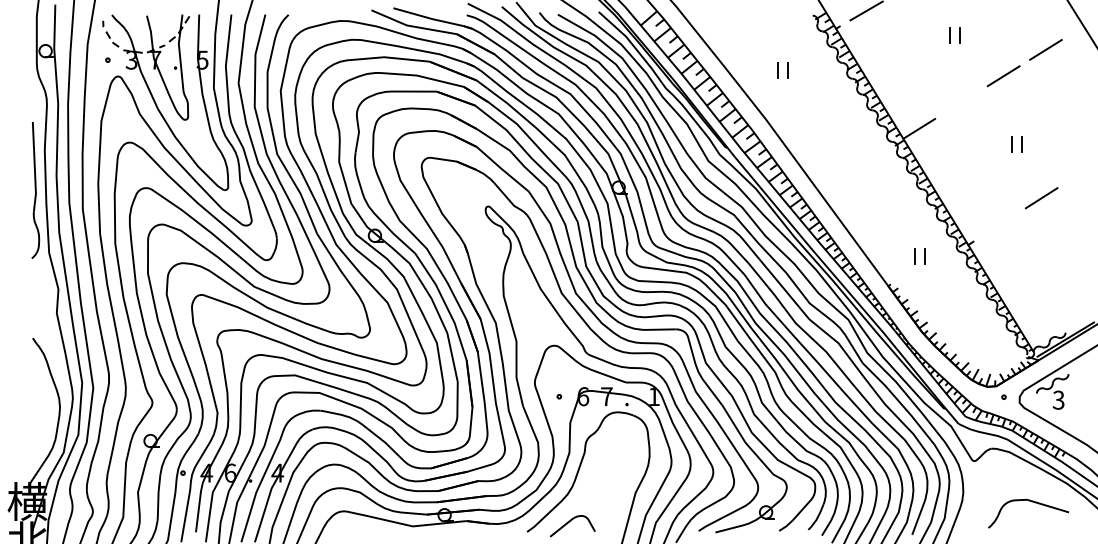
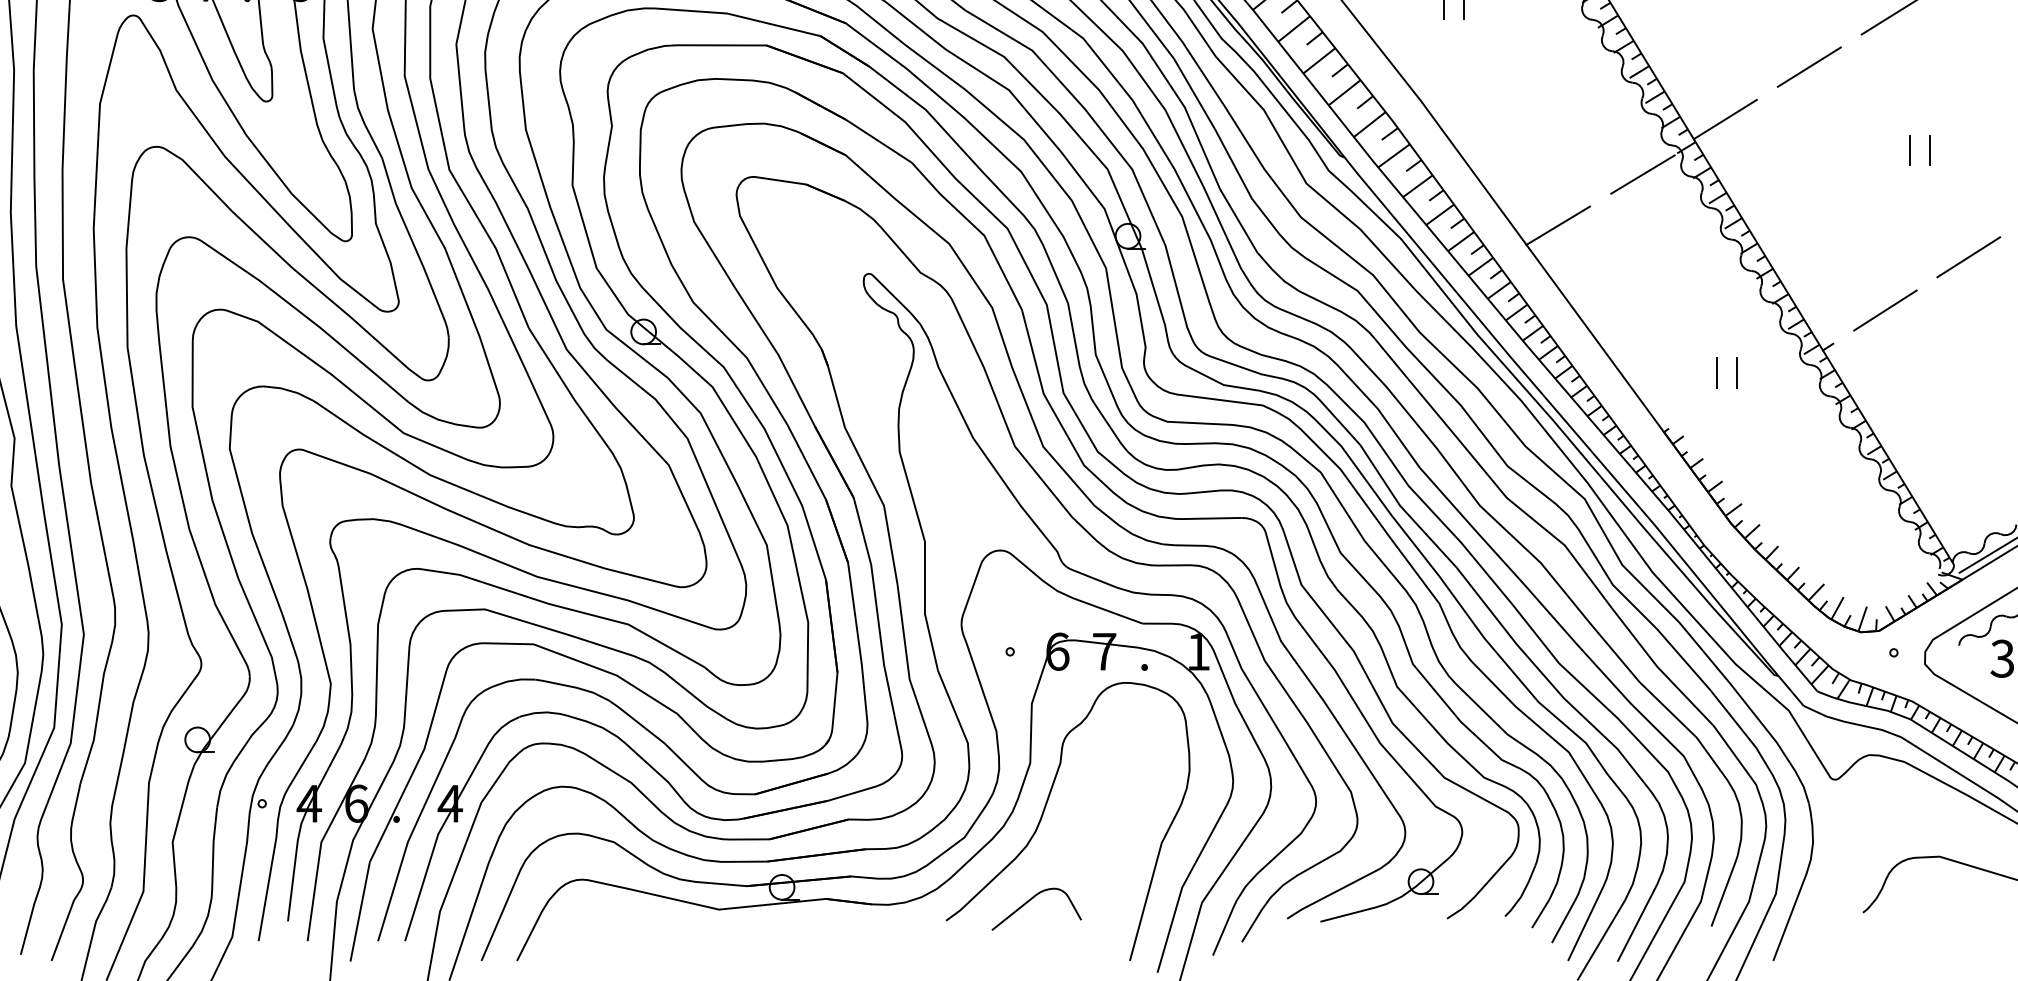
line: (961, 102) -> (1809, 67), added
line: (877, 156) -> (1642, 174), added
line: (835, 181) -> (1558, 224), added
line: (999, 224) -> (1884, 309), added

